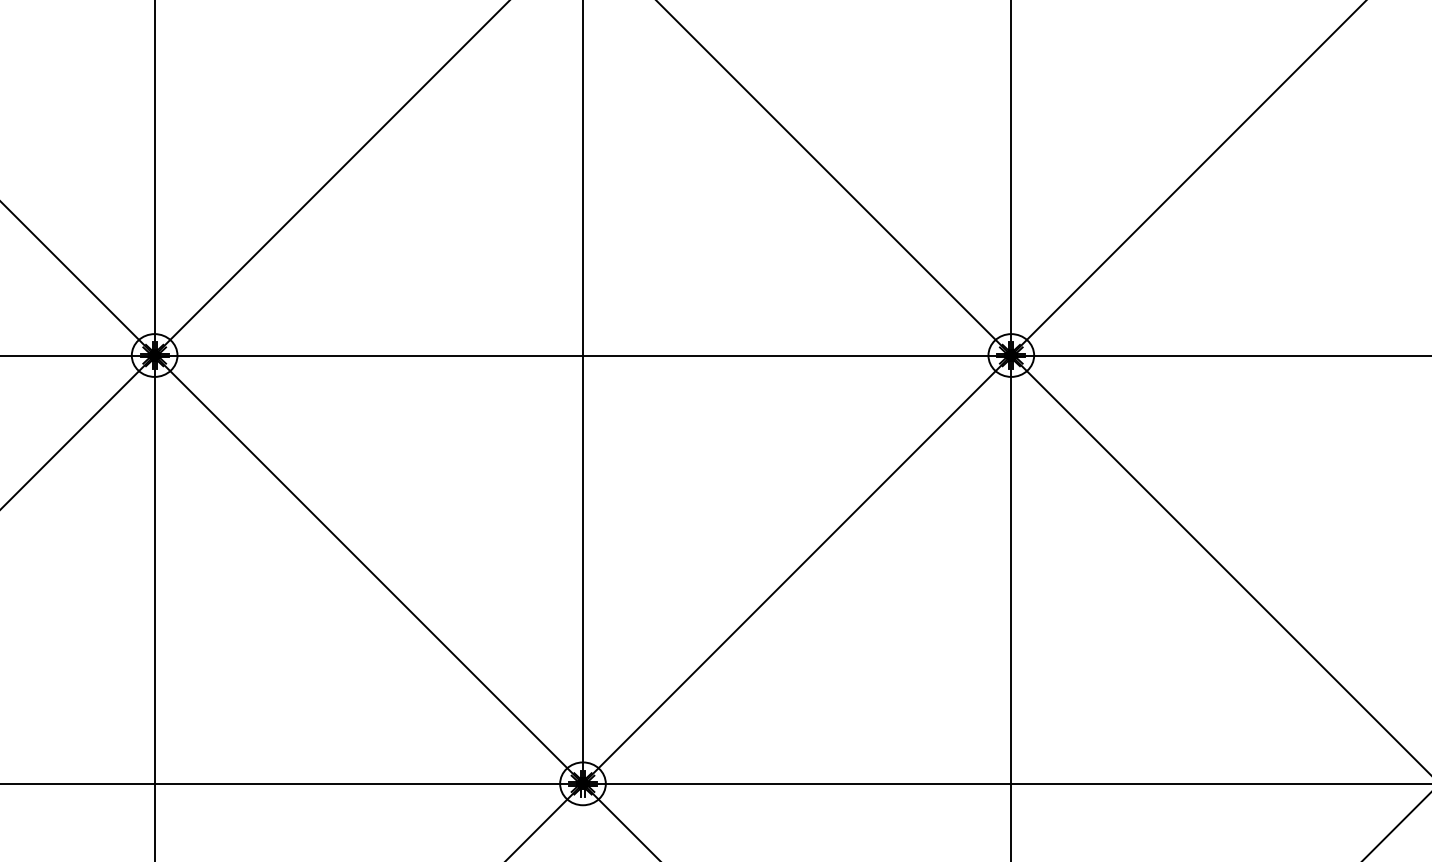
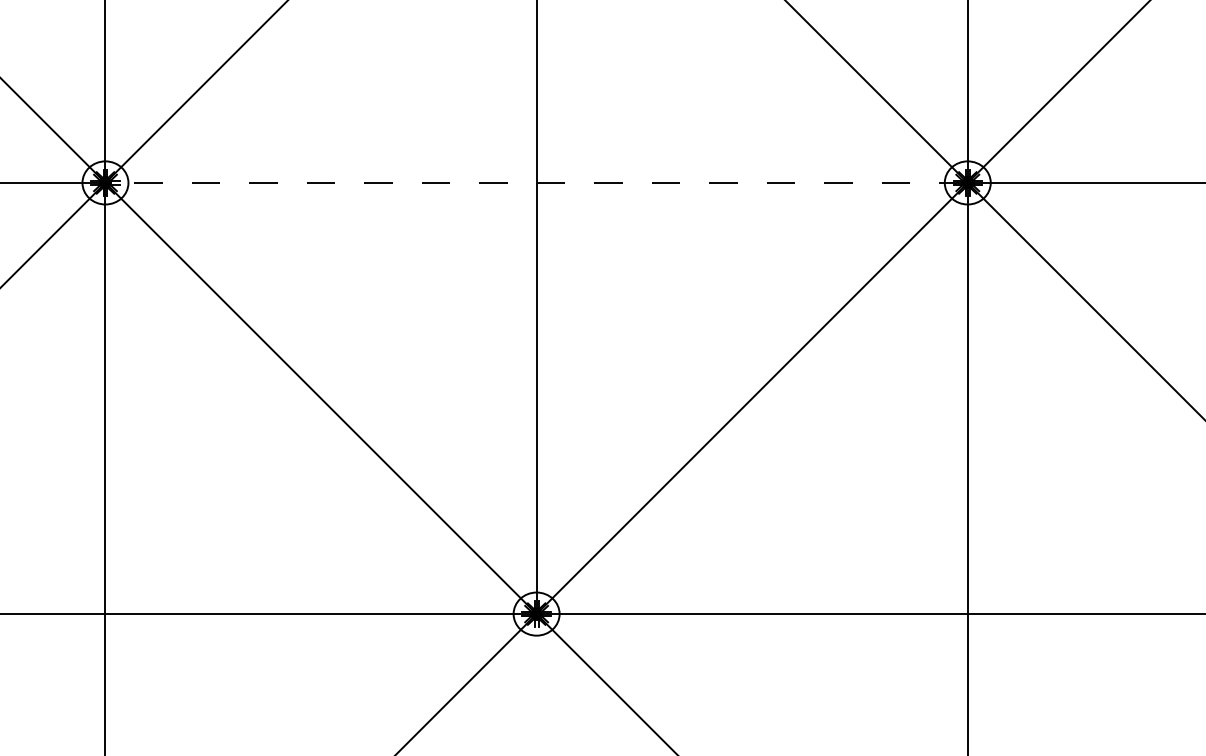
line: (582, 355) -> (536, 182), solid -> dashed

